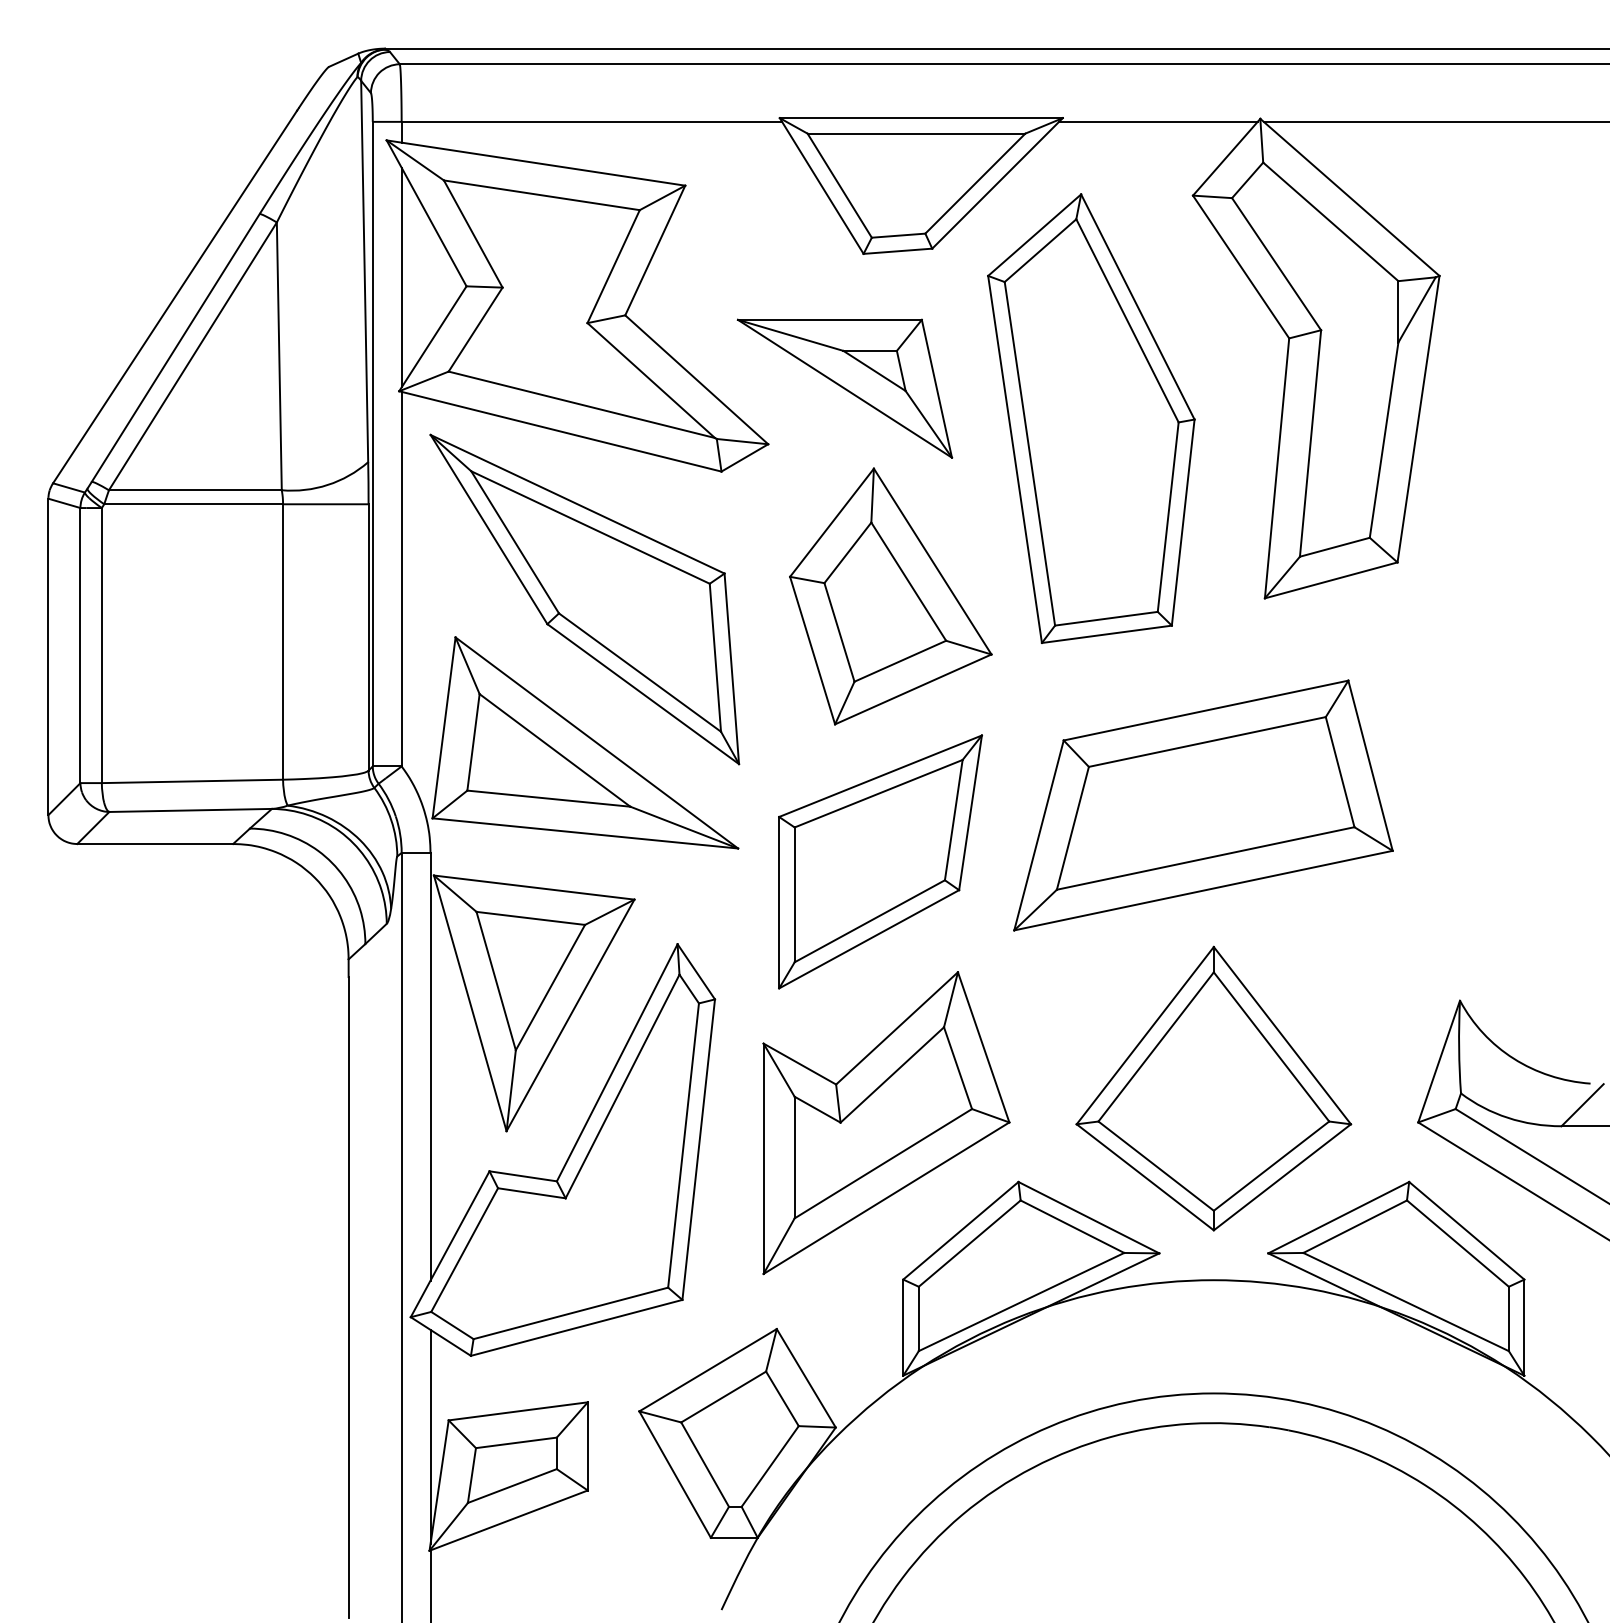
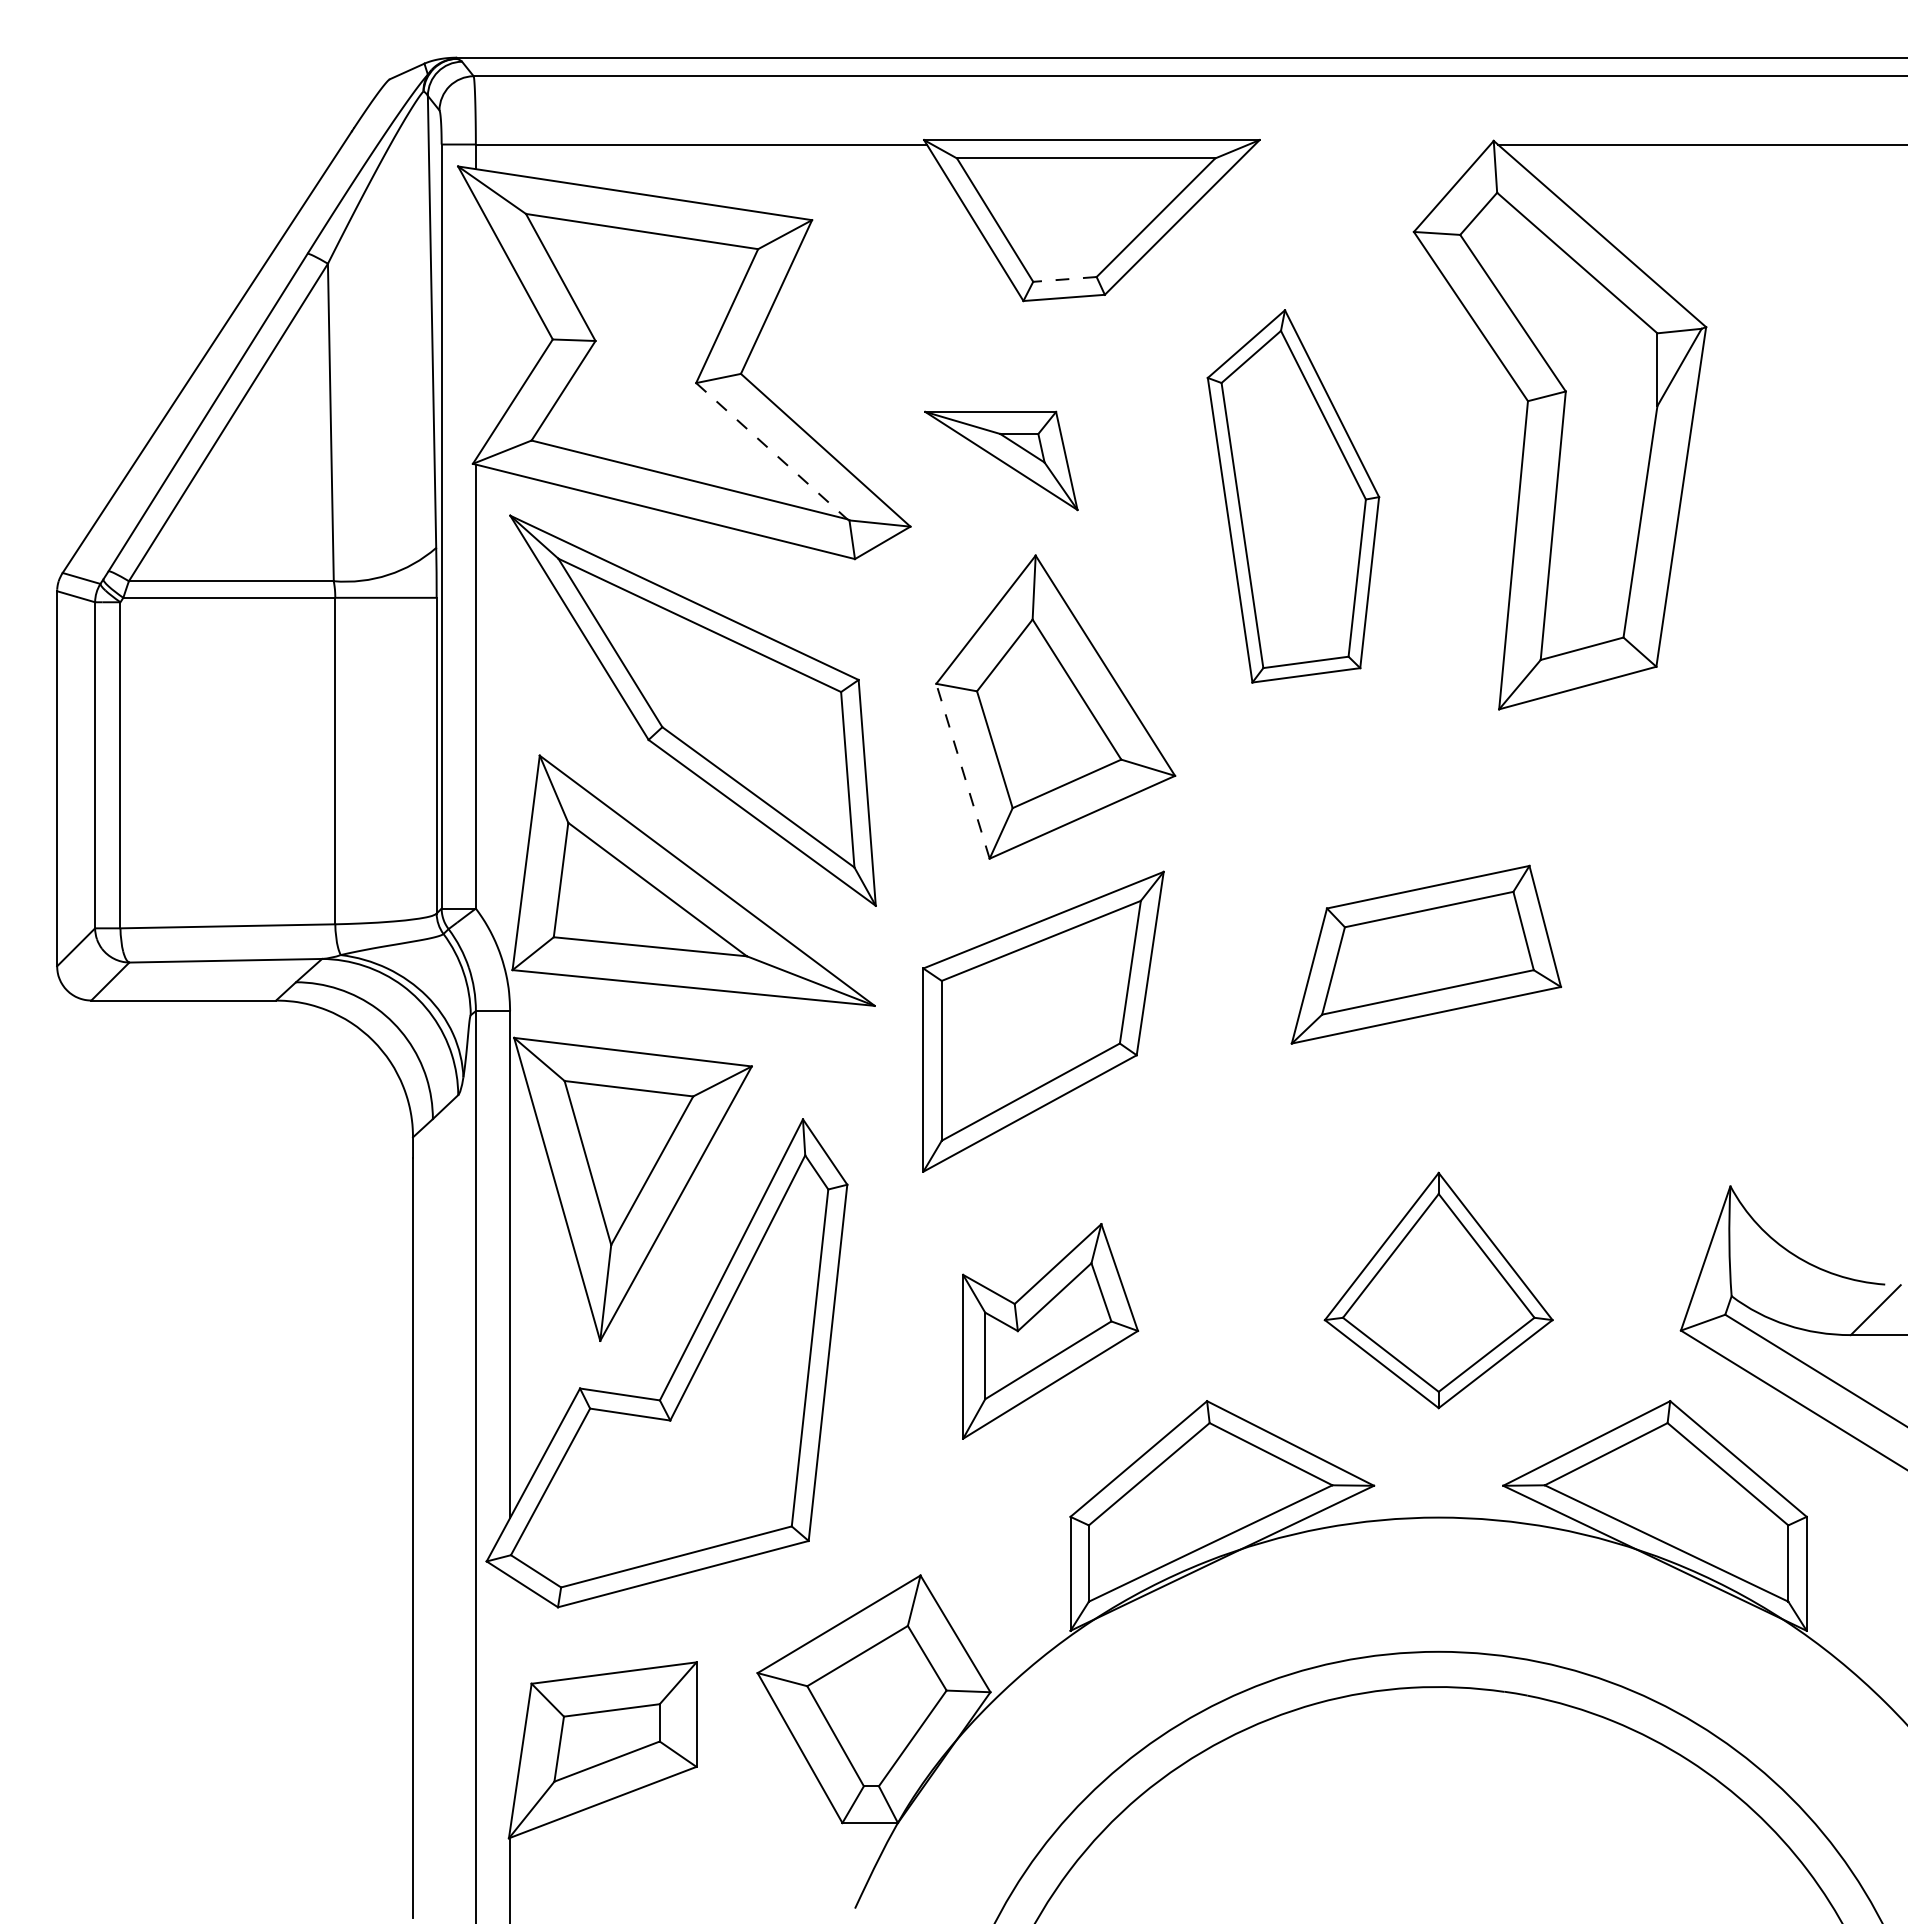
line: (1158, 121) -> (1372, 144), removed
line: (898, 235) -> (1064, 279), solid -> dashed
line: (401, 277) -> (475, 328), removed
line: (651, 380) -> (771, 451), solid -> dashed
part: (845, 388) -> (1001, 460), size x0.6
part: (1091, 418) -> (1293, 496), size x0.7
line: (812, 649) -> (962, 770), solid -> dashed
part: (1203, 805) -> (1426, 954), size x0.6
part: (1213, 1088) -> (1438, 1290), size x0.7
part: (886, 1123) -> (1050, 1331), size x0.6
line: (430, 1437) -> (510, 1703), removed

